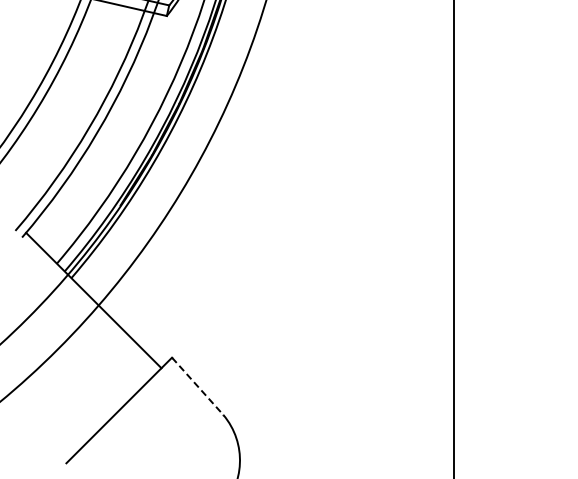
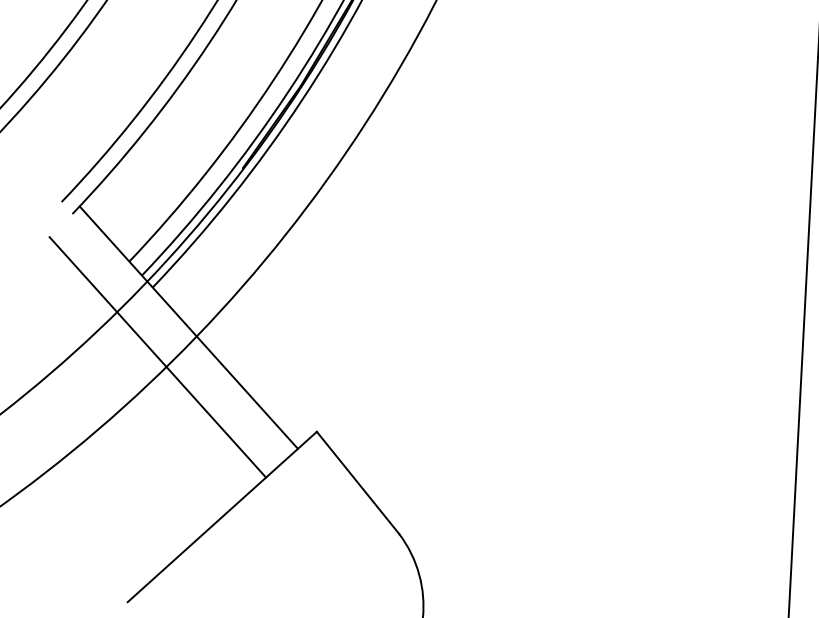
line: (76, 318) -> (157, 356), added
line: (197, 386) -> (357, 483), dashed -> solid

